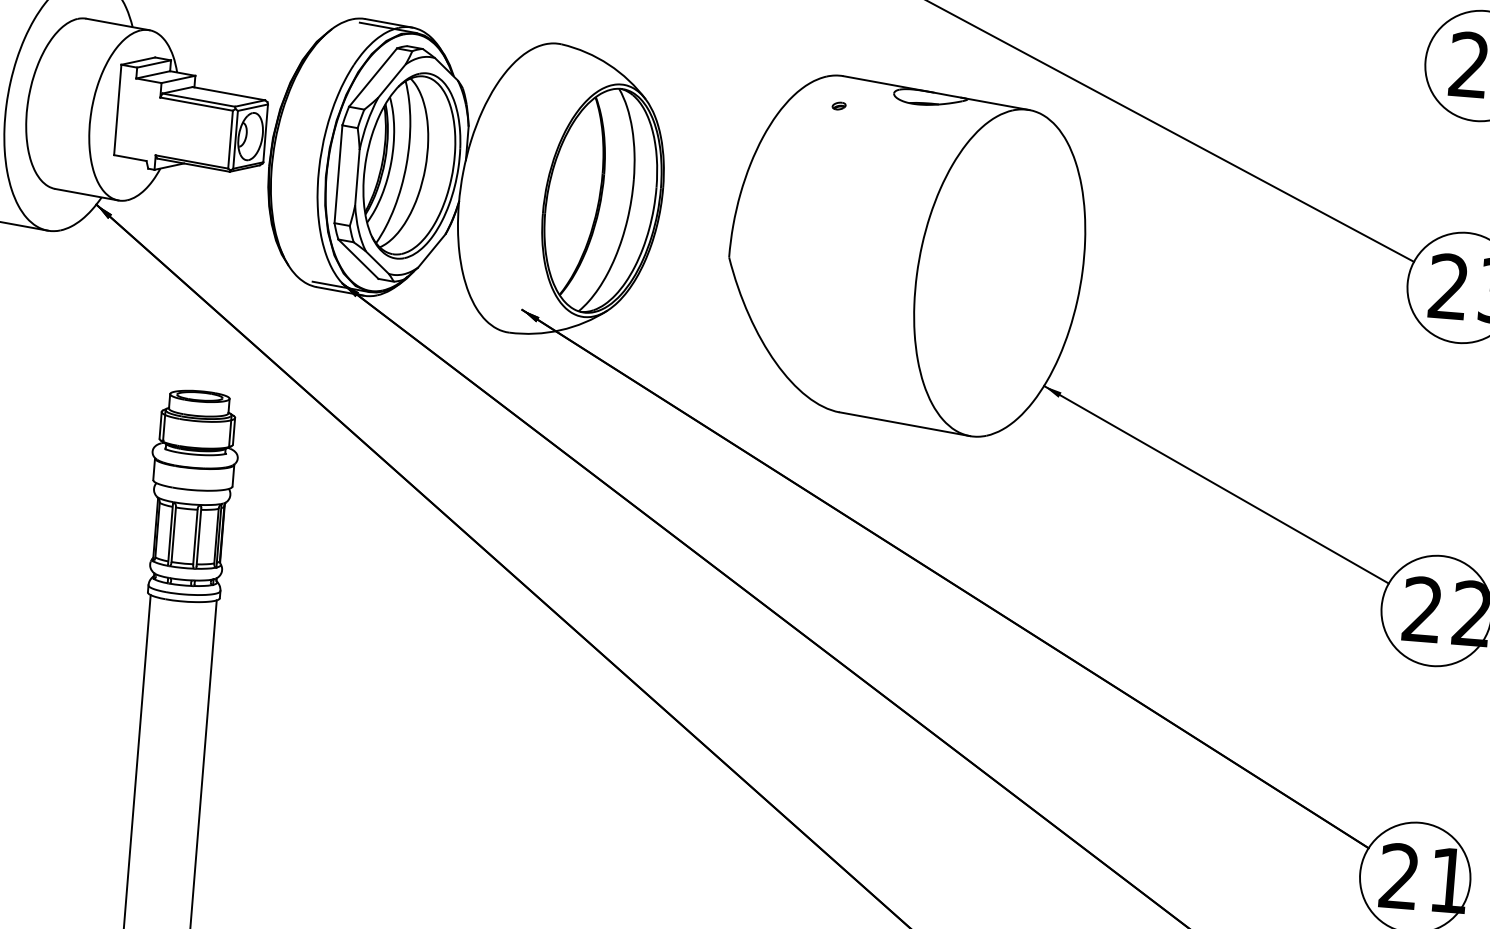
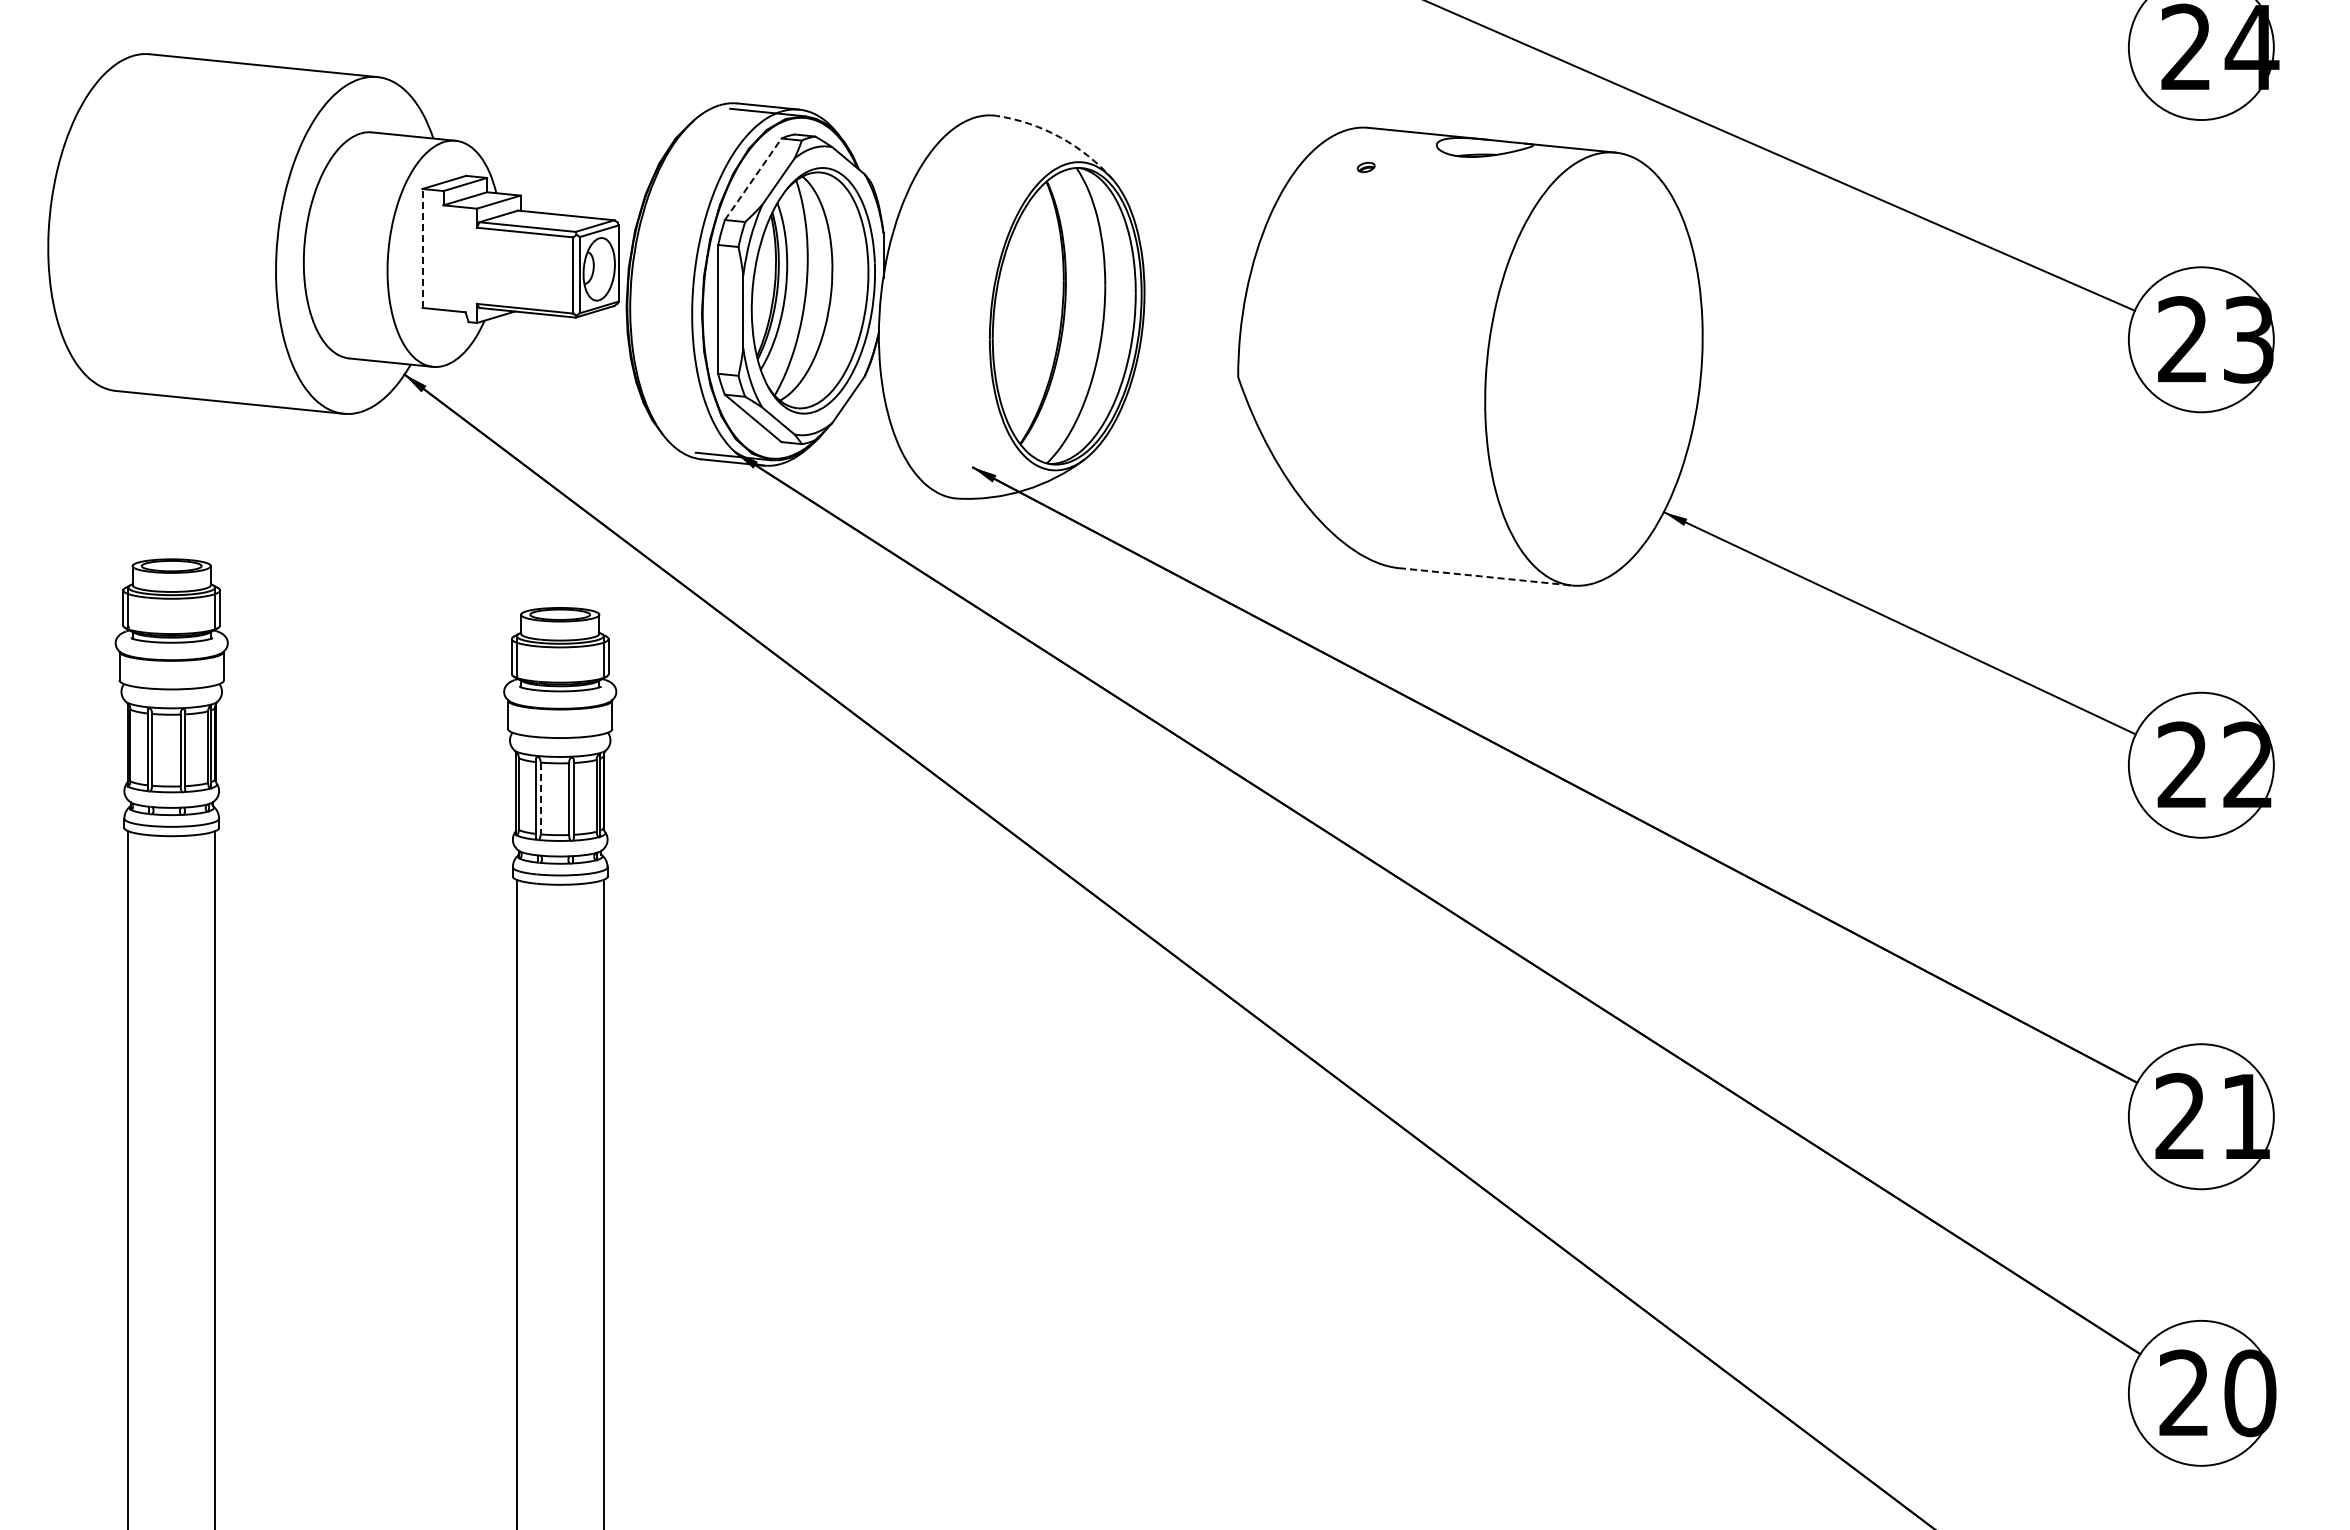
arc: (608, 64) -> (1060, 137), solid -> dashed
line: (373, 77) -> (753, 179), solid -> dashed
line: (117, 109) -> (422, 248), solid -> dashed
line: (905, 424) -> (1486, 576), solid -> dashed
line: (173, 534) -> (540, 798), solid -> dashed

